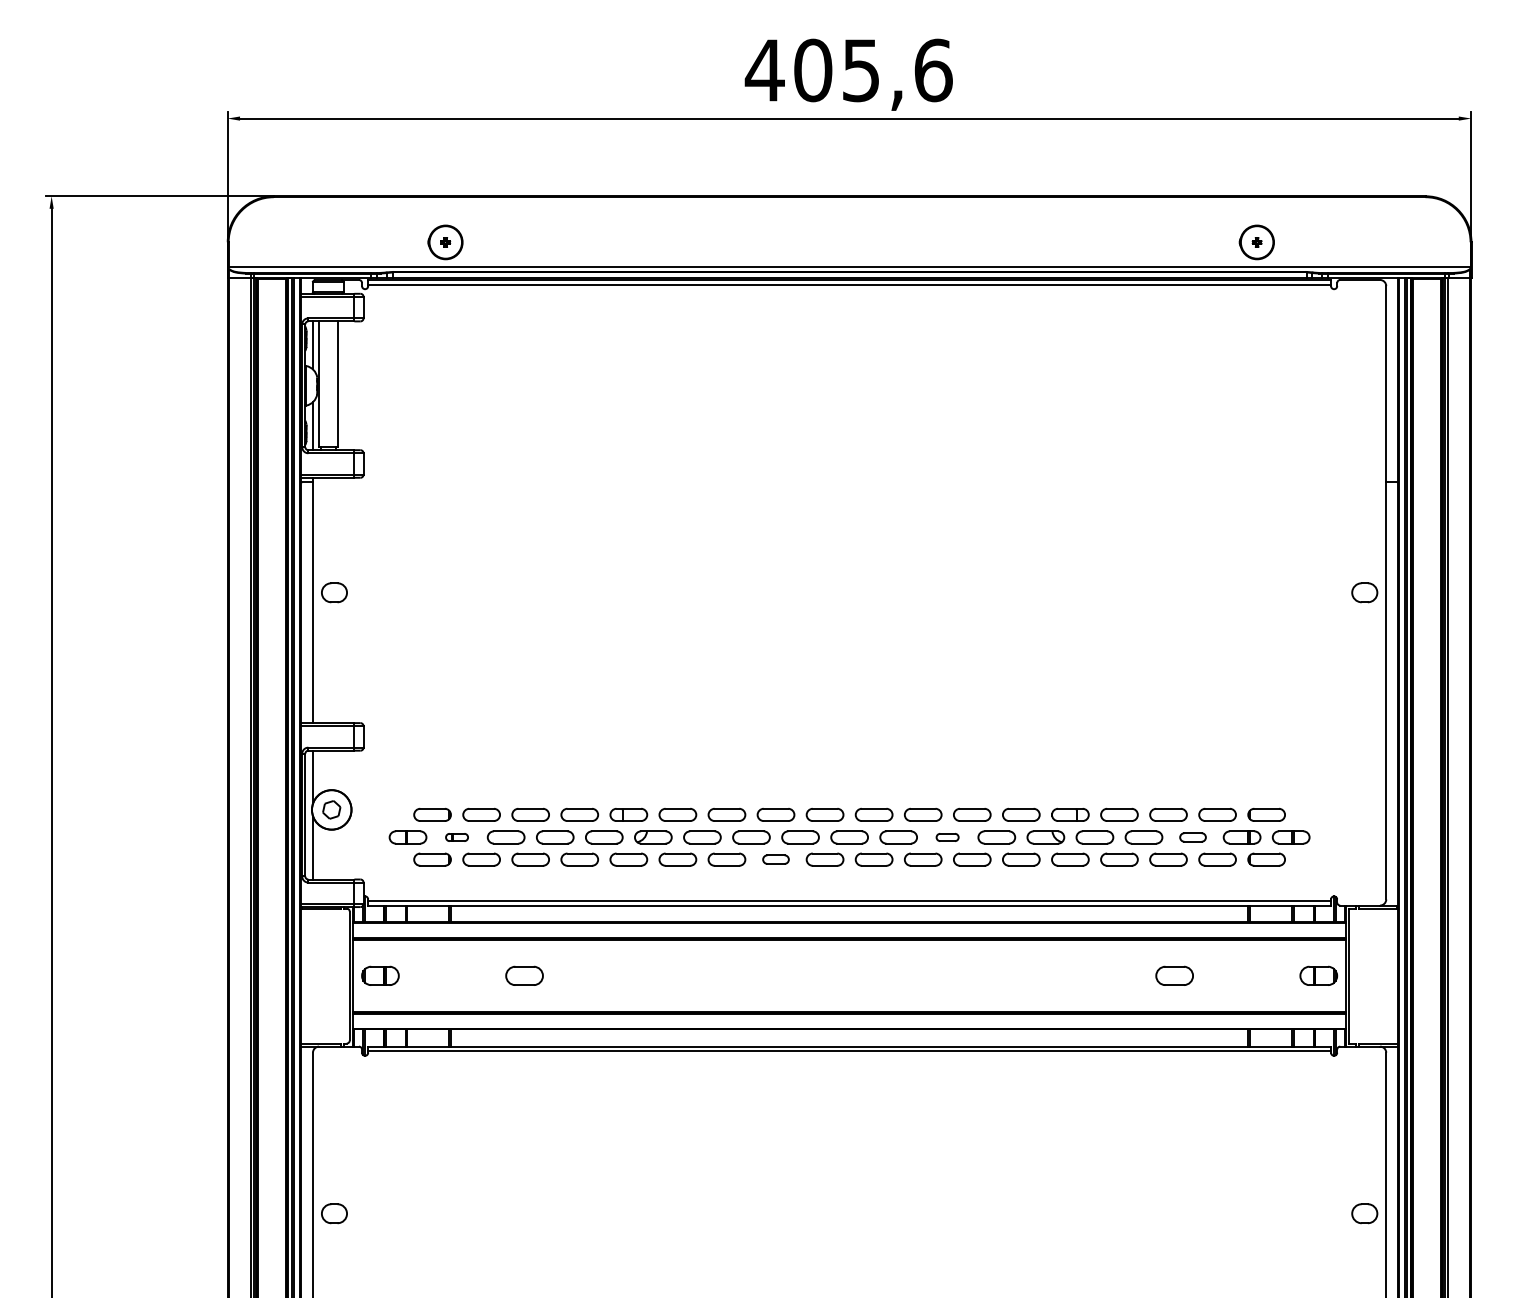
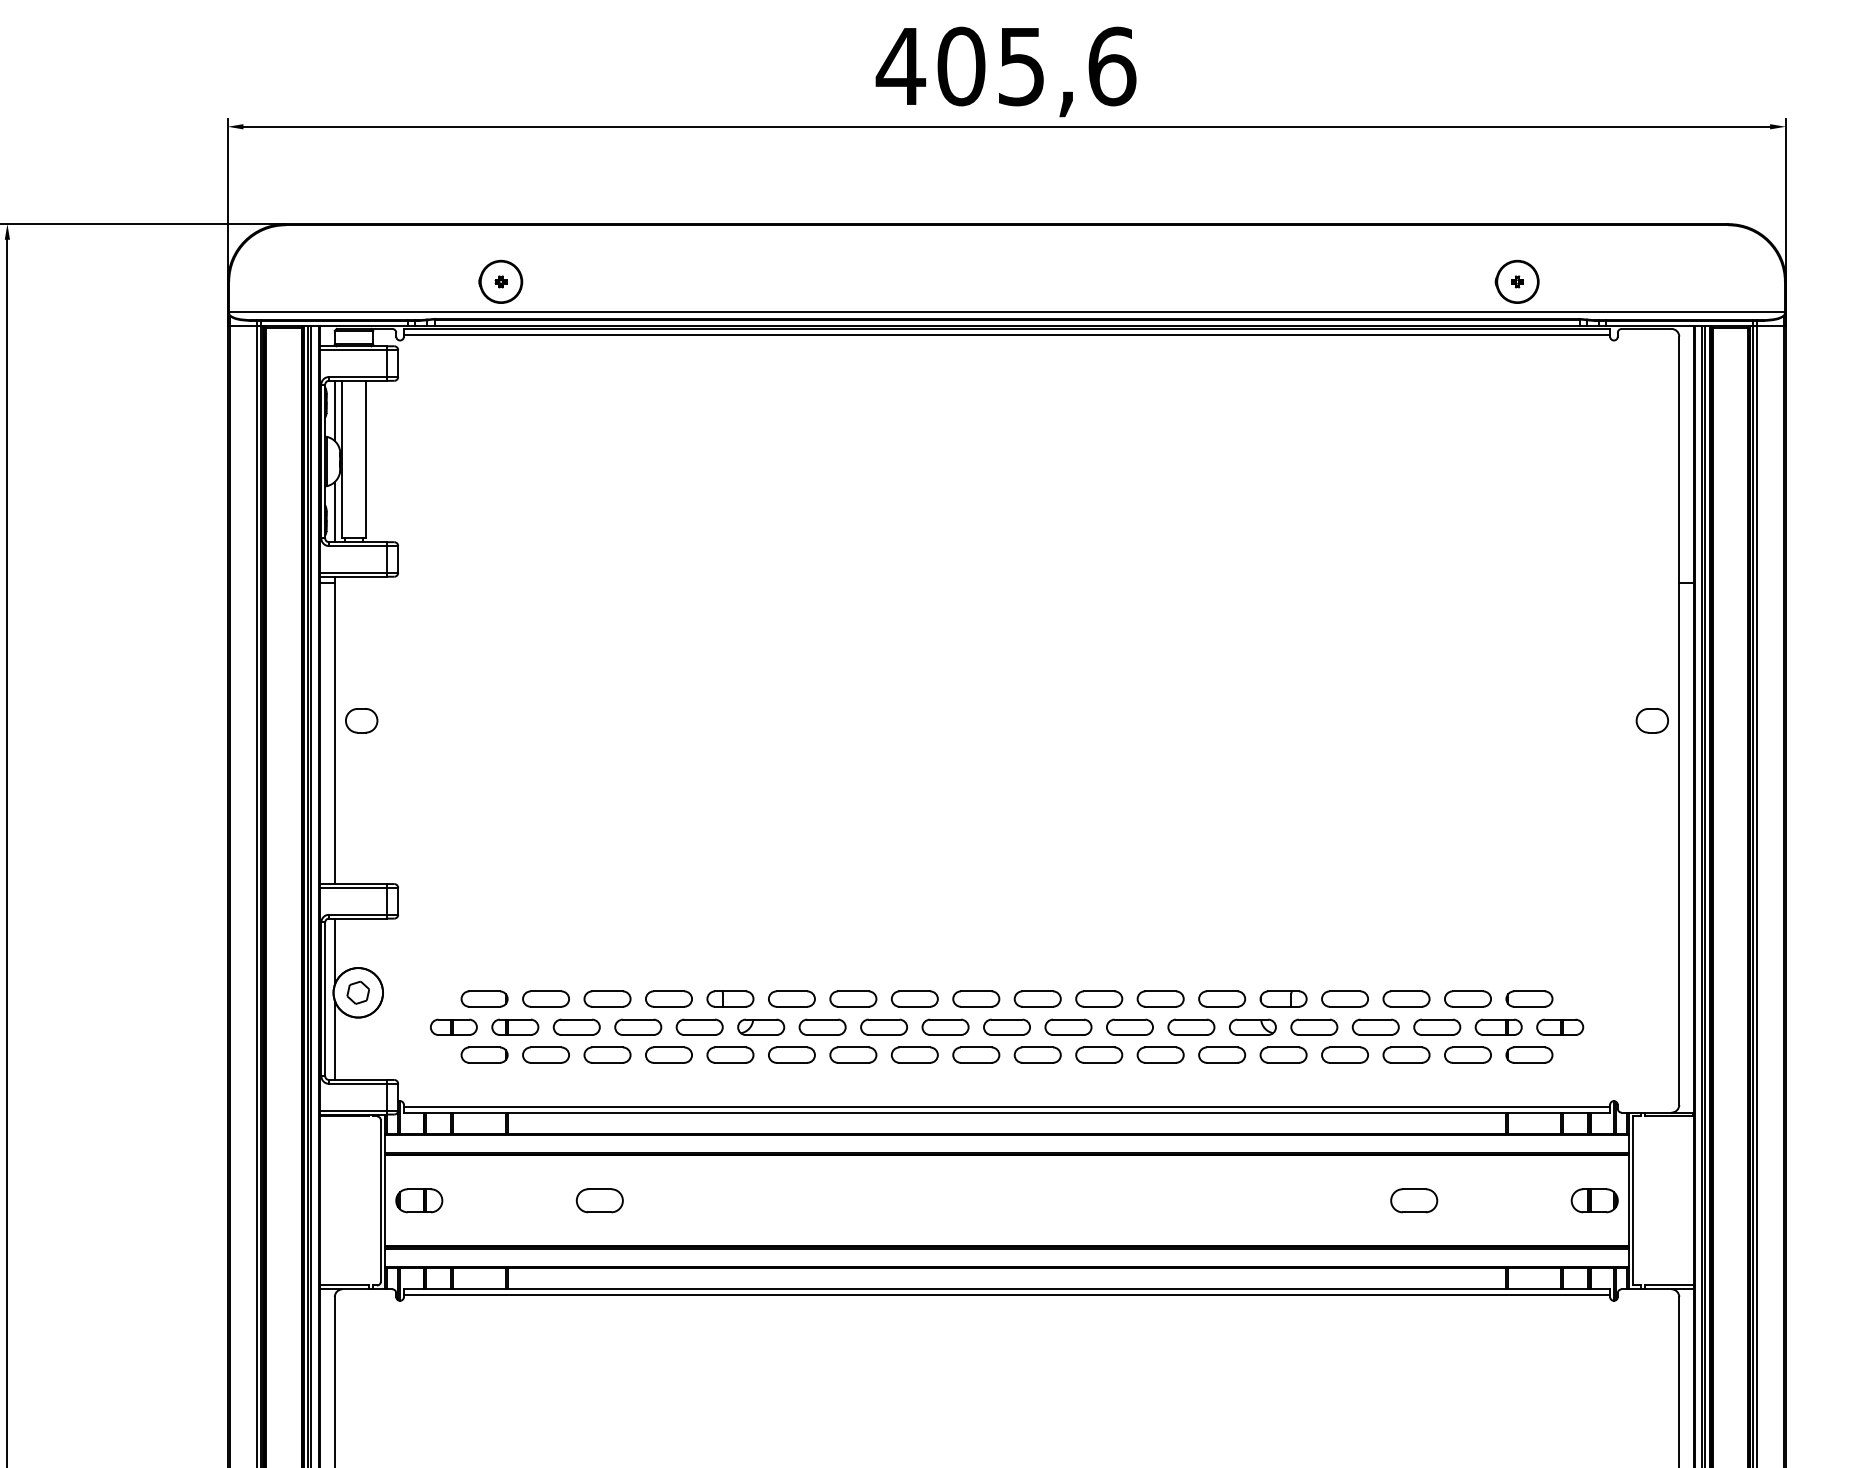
part: (456, 837) -> (514, 1027), size x1.67
part: (947, 837) -> (1129, 1027), size x1.67
part: (1192, 837) -> (1436, 1027), size x1.43
part: (775, 859) -> (914, 1054), size x1.43

